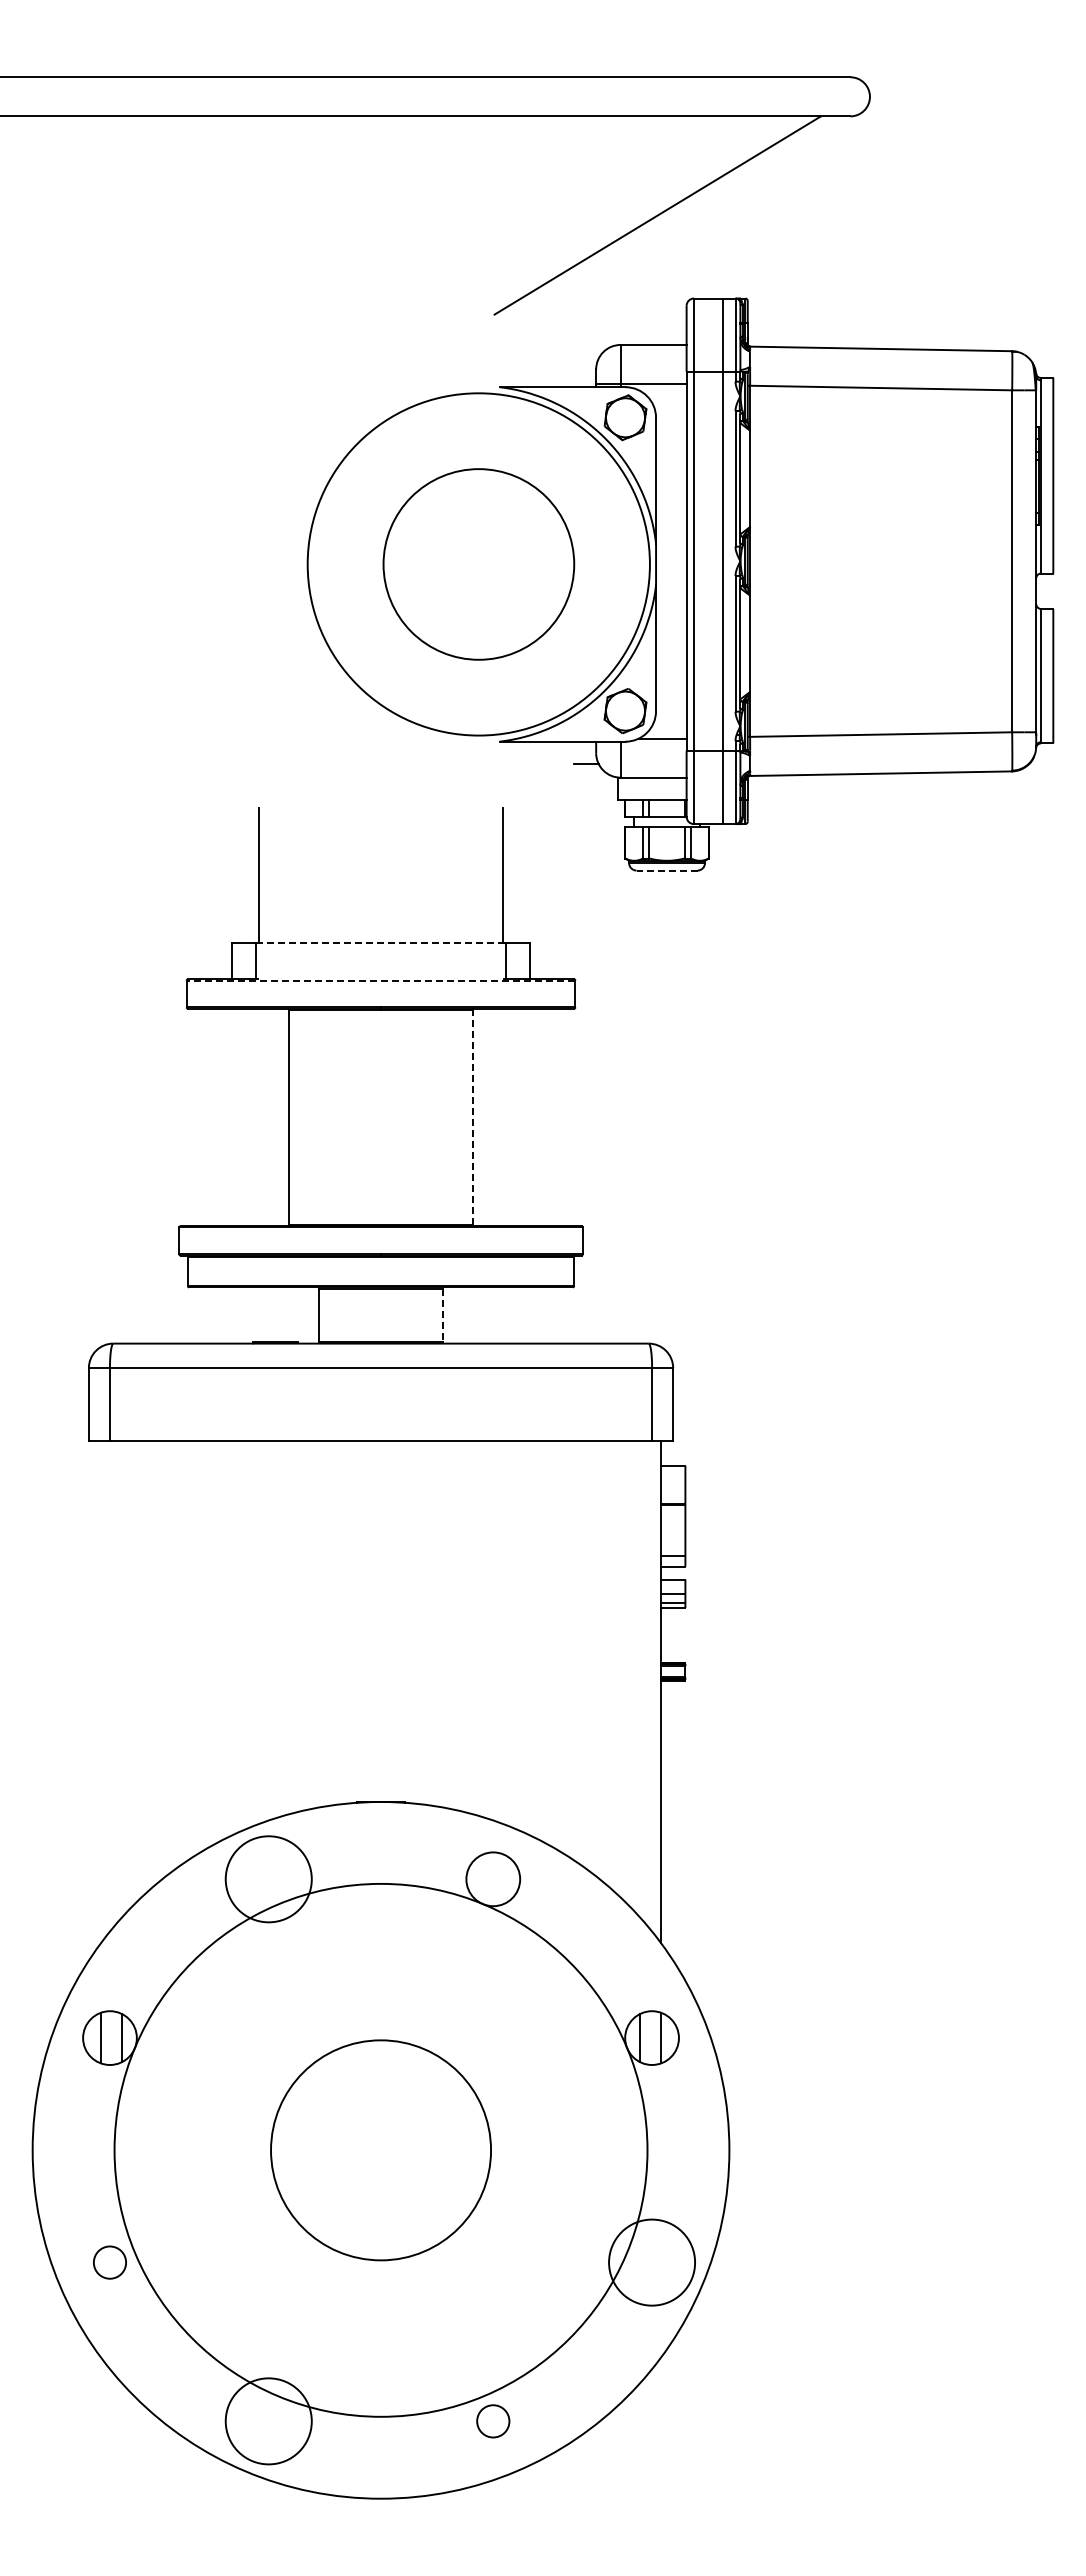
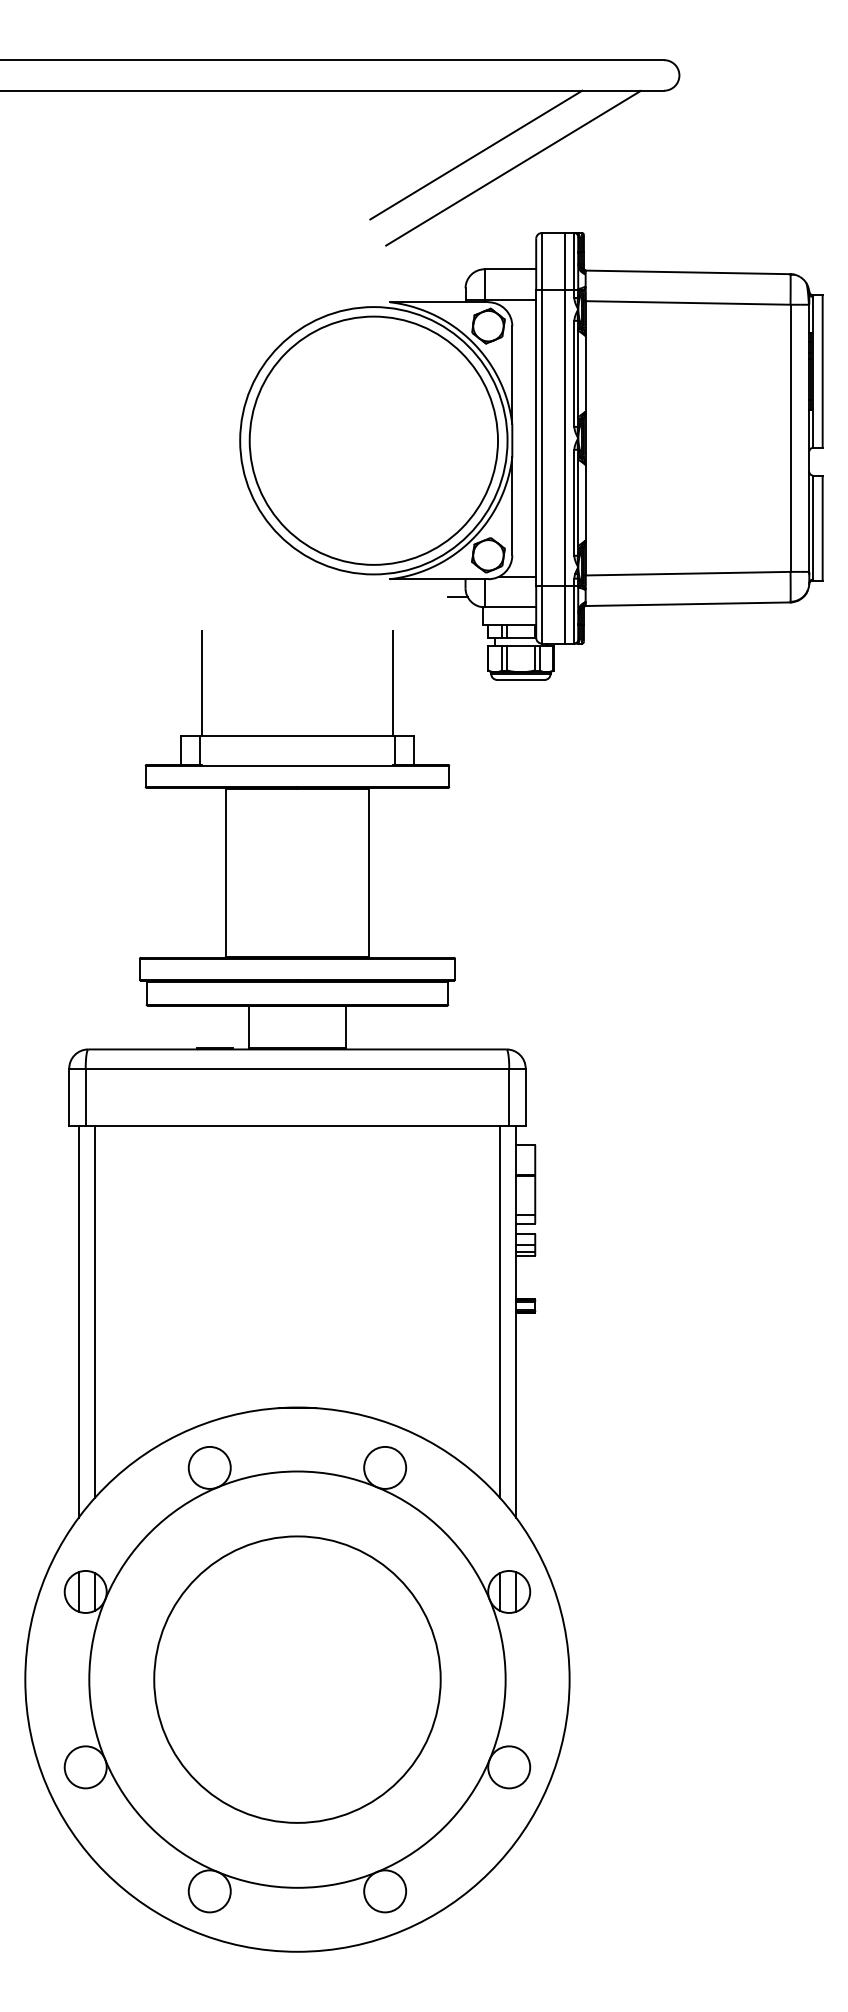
line: (609, 198) -> (475, 154), added
part: (478, 564) -> (373, 440), size x1.67
line: (667, 870) -> (521, 679), dashed -> solid
line: (381, 942) -> (297, 736), dashed -> solid
line: (380, 980) -> (297, 765), dashed -> solid
line: (472, 1117) -> (368, 872), dashed -> solid
line: (442, 1315) -> (345, 1027), dashed -> solid
line: (122, 1679) -> (95, 1311), added
line: (640, 1679) -> (500, 1311), added
line: (101, 1691) -> (79, 1321), added
circle: (268, 1879) -> (209, 1468), size x0.62
circle: (380, 2150) -> (297, 1679), size x1.67
circle: (109, 2262) -> (85, 1767), size x1.67
circle: (651, 2262) -> (508, 1767), size x0.62
circle: (268, 2421) -> (209, 1891), size x0.62
circle: (493, 2421) -> (385, 1891), size x1.67

